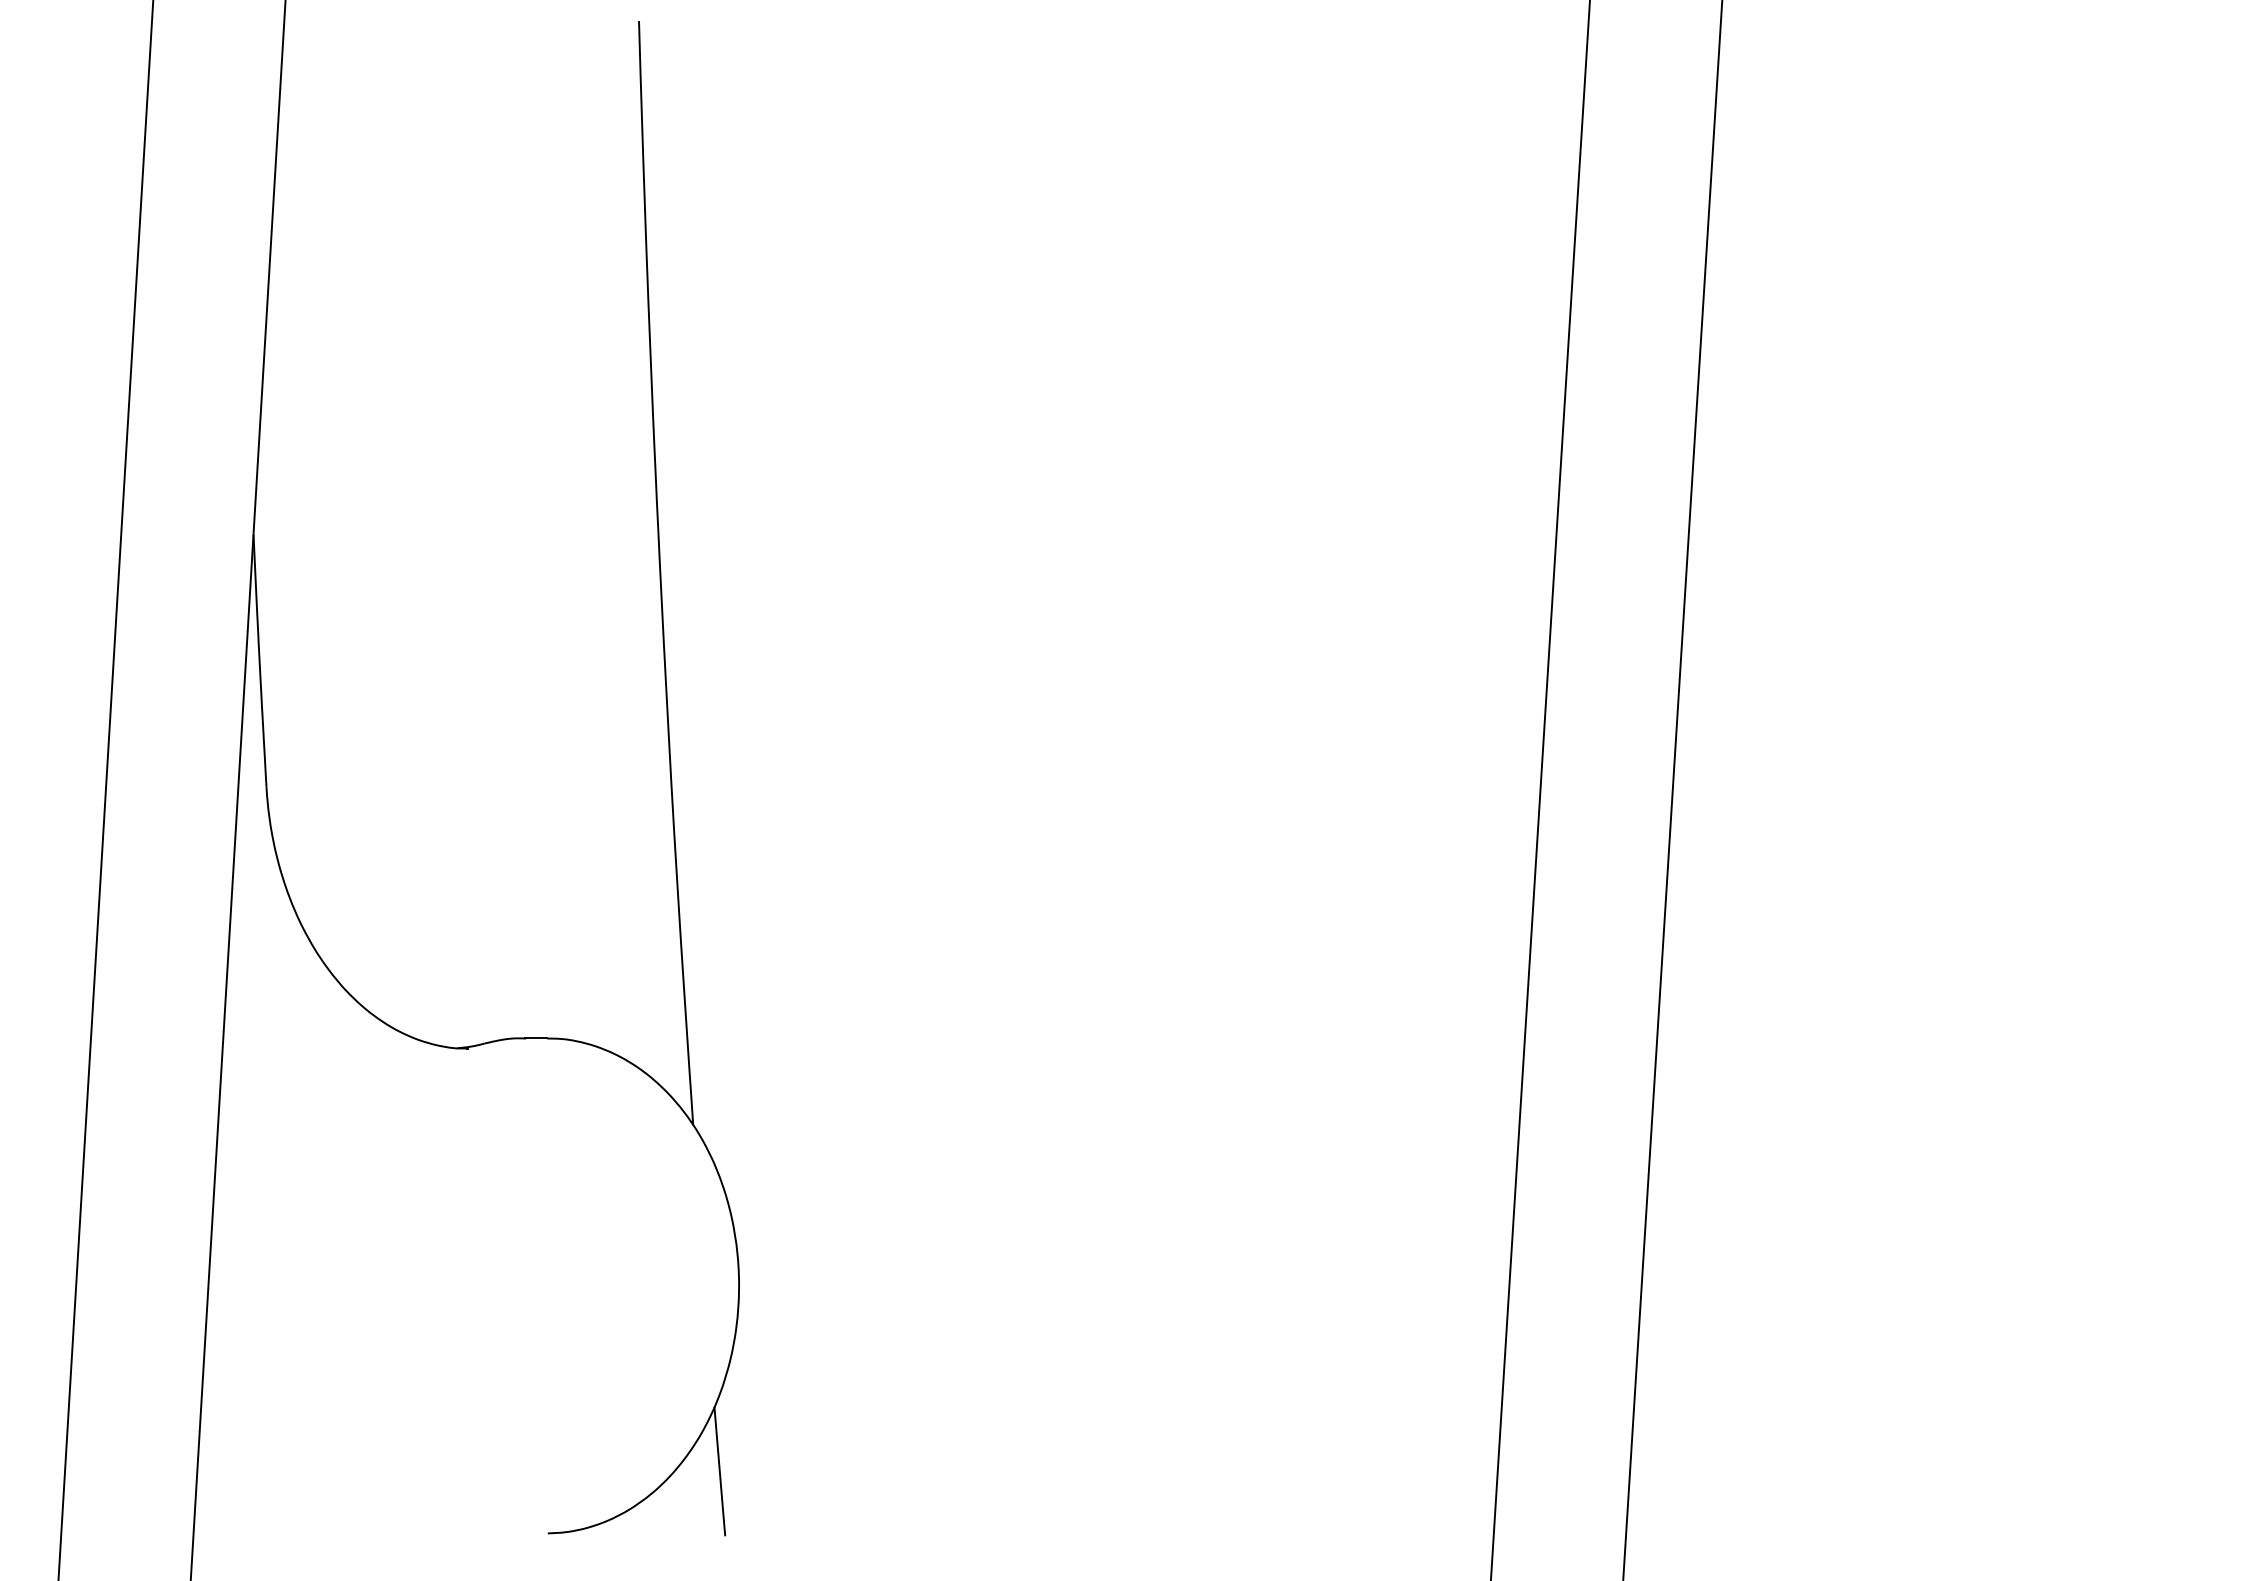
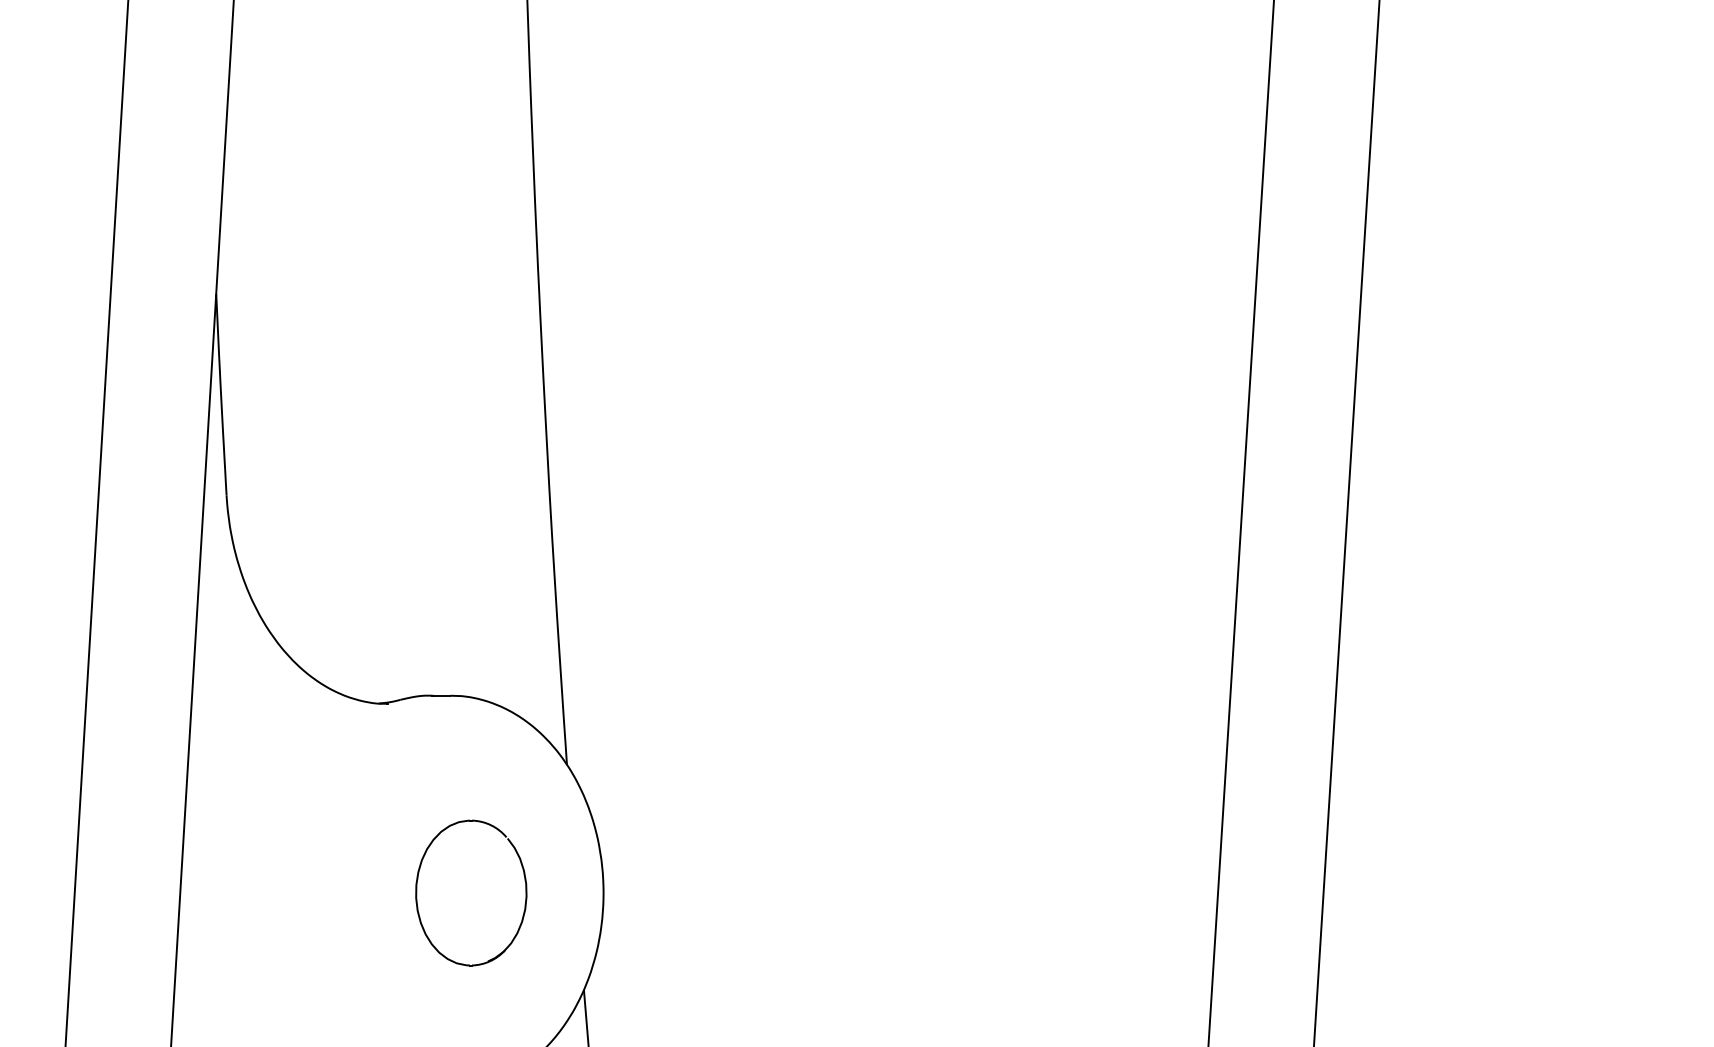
part: (573, 1285) -> (471, 892), added

